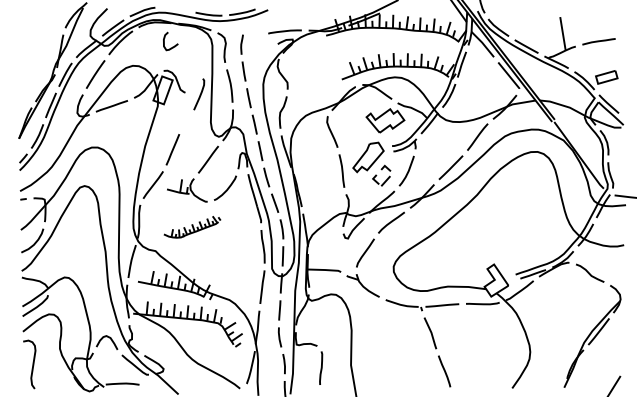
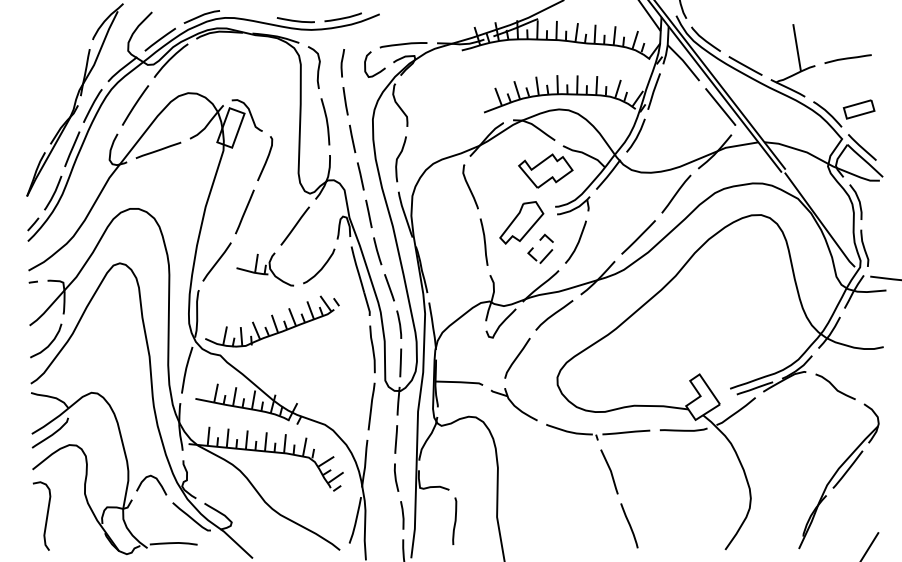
curve: (173, 46) -> (378, 71), moved
curve: (200, 94) -> (266, 158), moved
part: (192, 227) -> (272, 321), size x1.67

